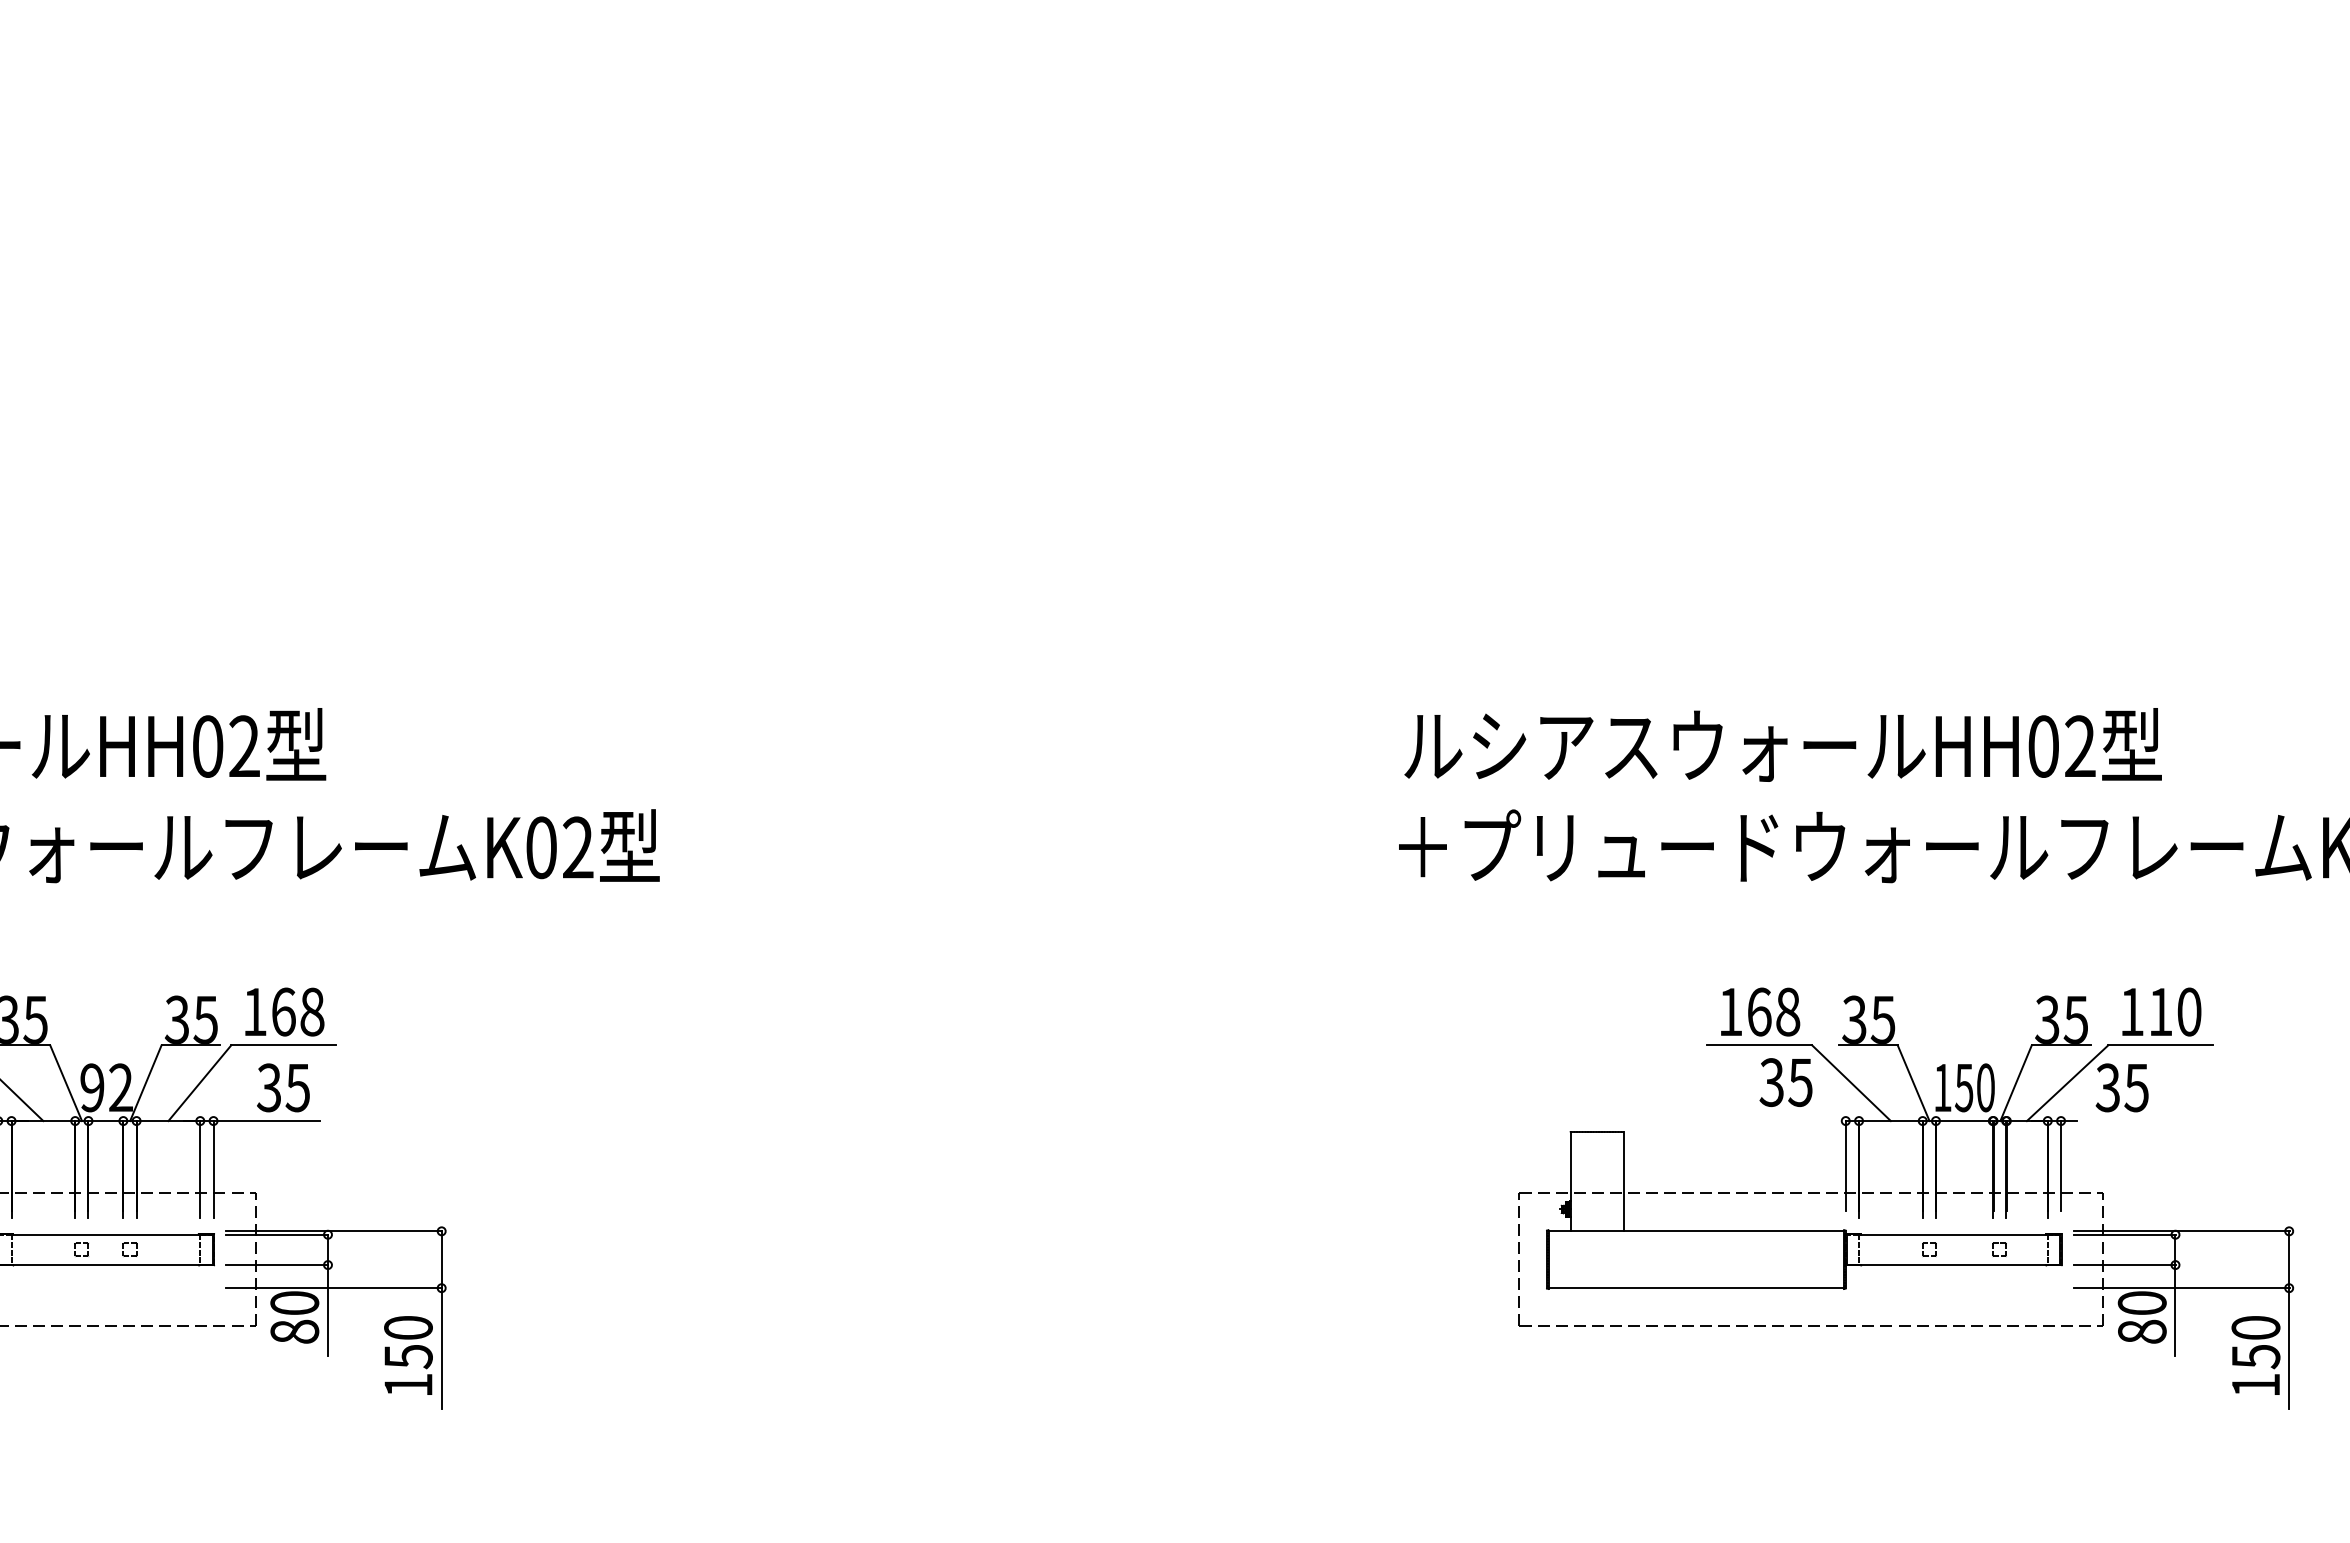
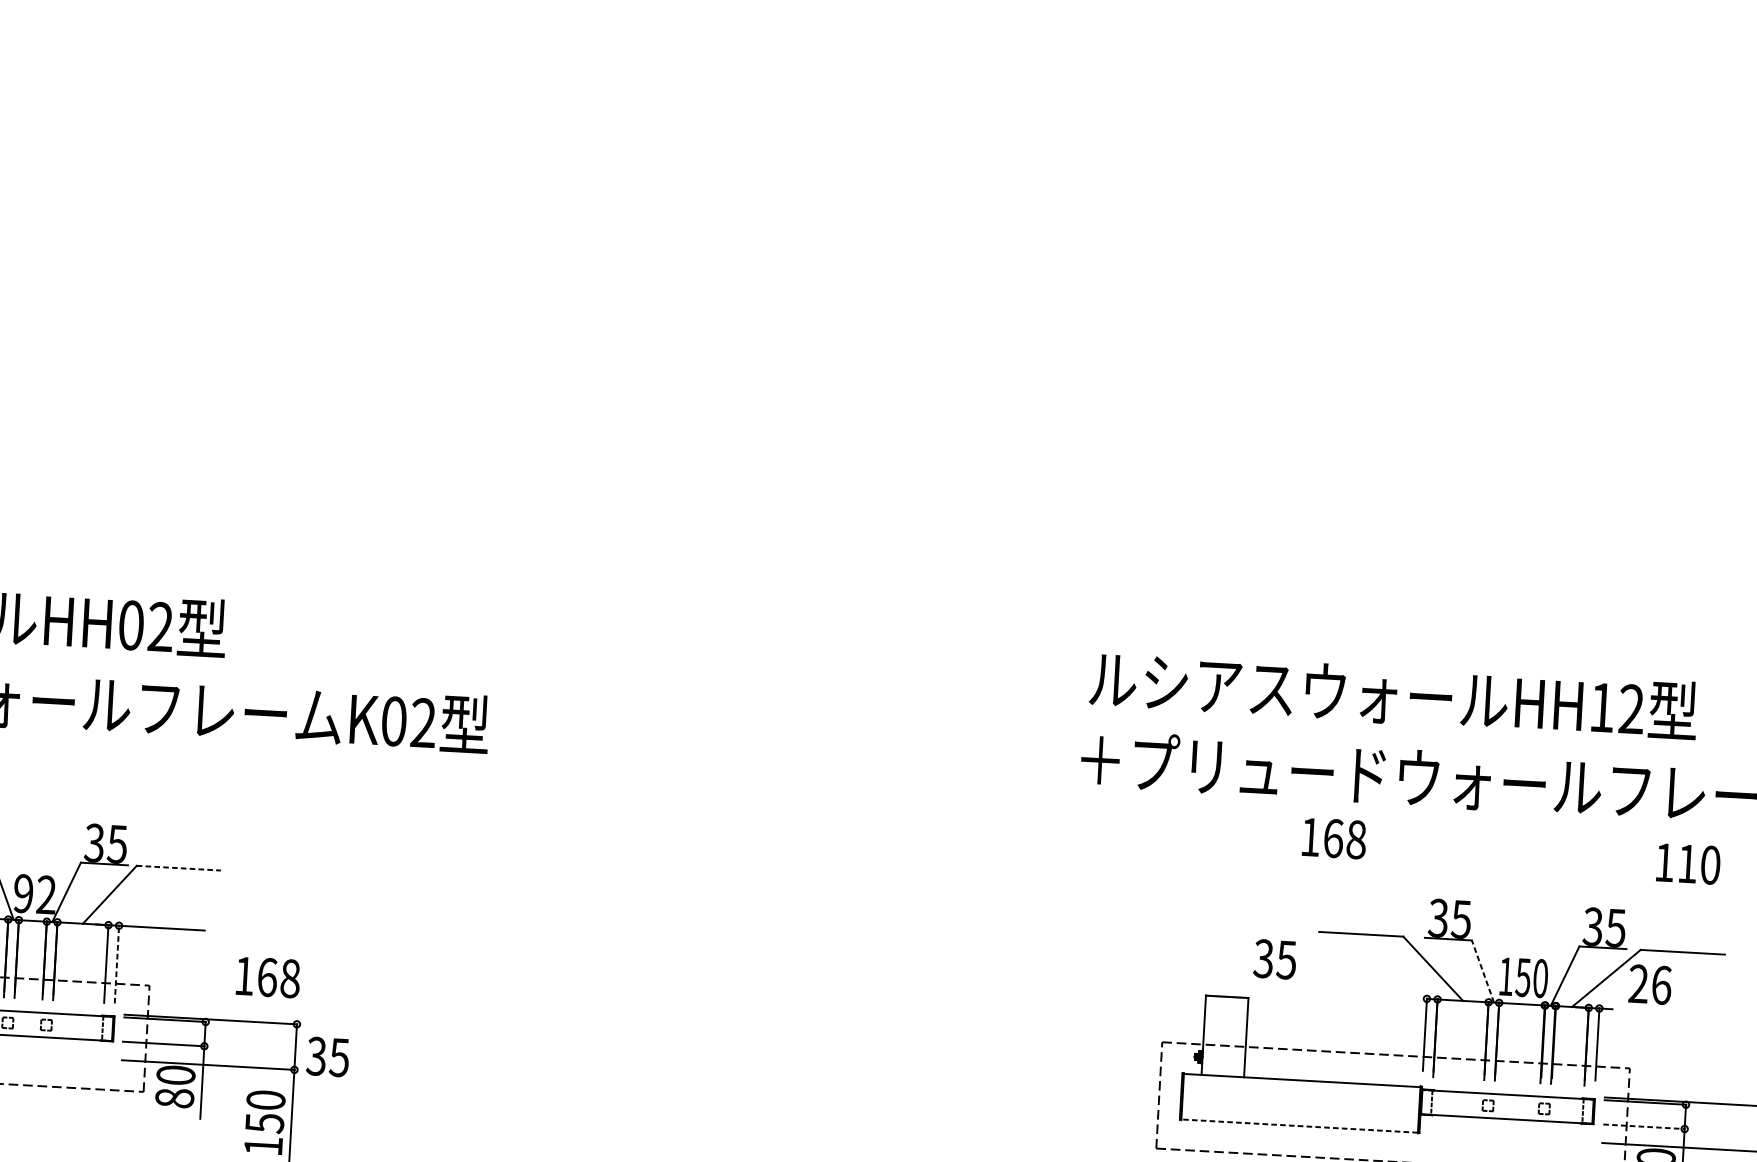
text: (2043, 746) -> (1602, 707), HH02 -> HH12
text: (284, 1011) -> (268, 977), moved
text: (1760, 1011) -> (1334, 838), moved
text: (2161, 1011) -> (1688, 863), moved
line: (284, 1045) -> (179, 868), solid -> dashed
text: (1785, 1082) -> (1274, 959), moved
line: (1913, 1082) -> (1482, 971), solid -> dashed
text: (283, 1087) -> (327, 1056), moved
text: (2122, 1087) -> (1650, 984), 35 -> 26
line: (213, 1169) -> (116, 964), solid -> dashed
line: (2124, 1265) -> (1643, 1127), solid -> dashed
line: (1696, 1288) -> (1299, 1126), solid -> dashed

